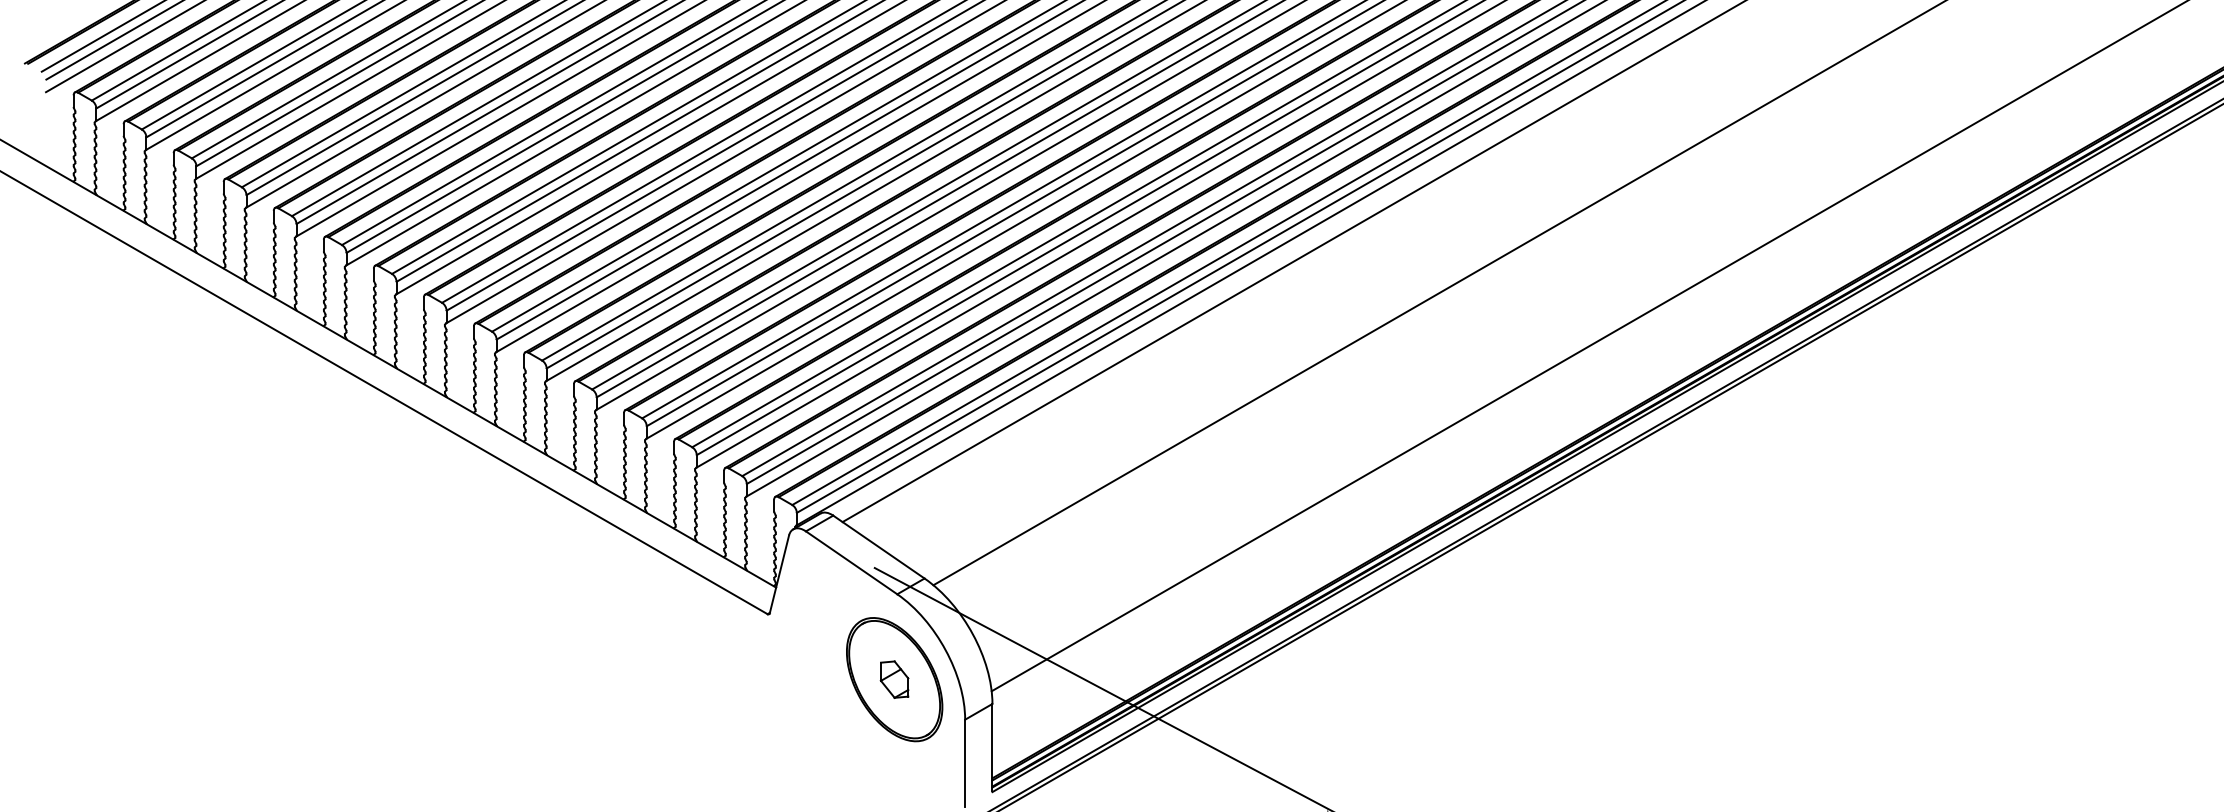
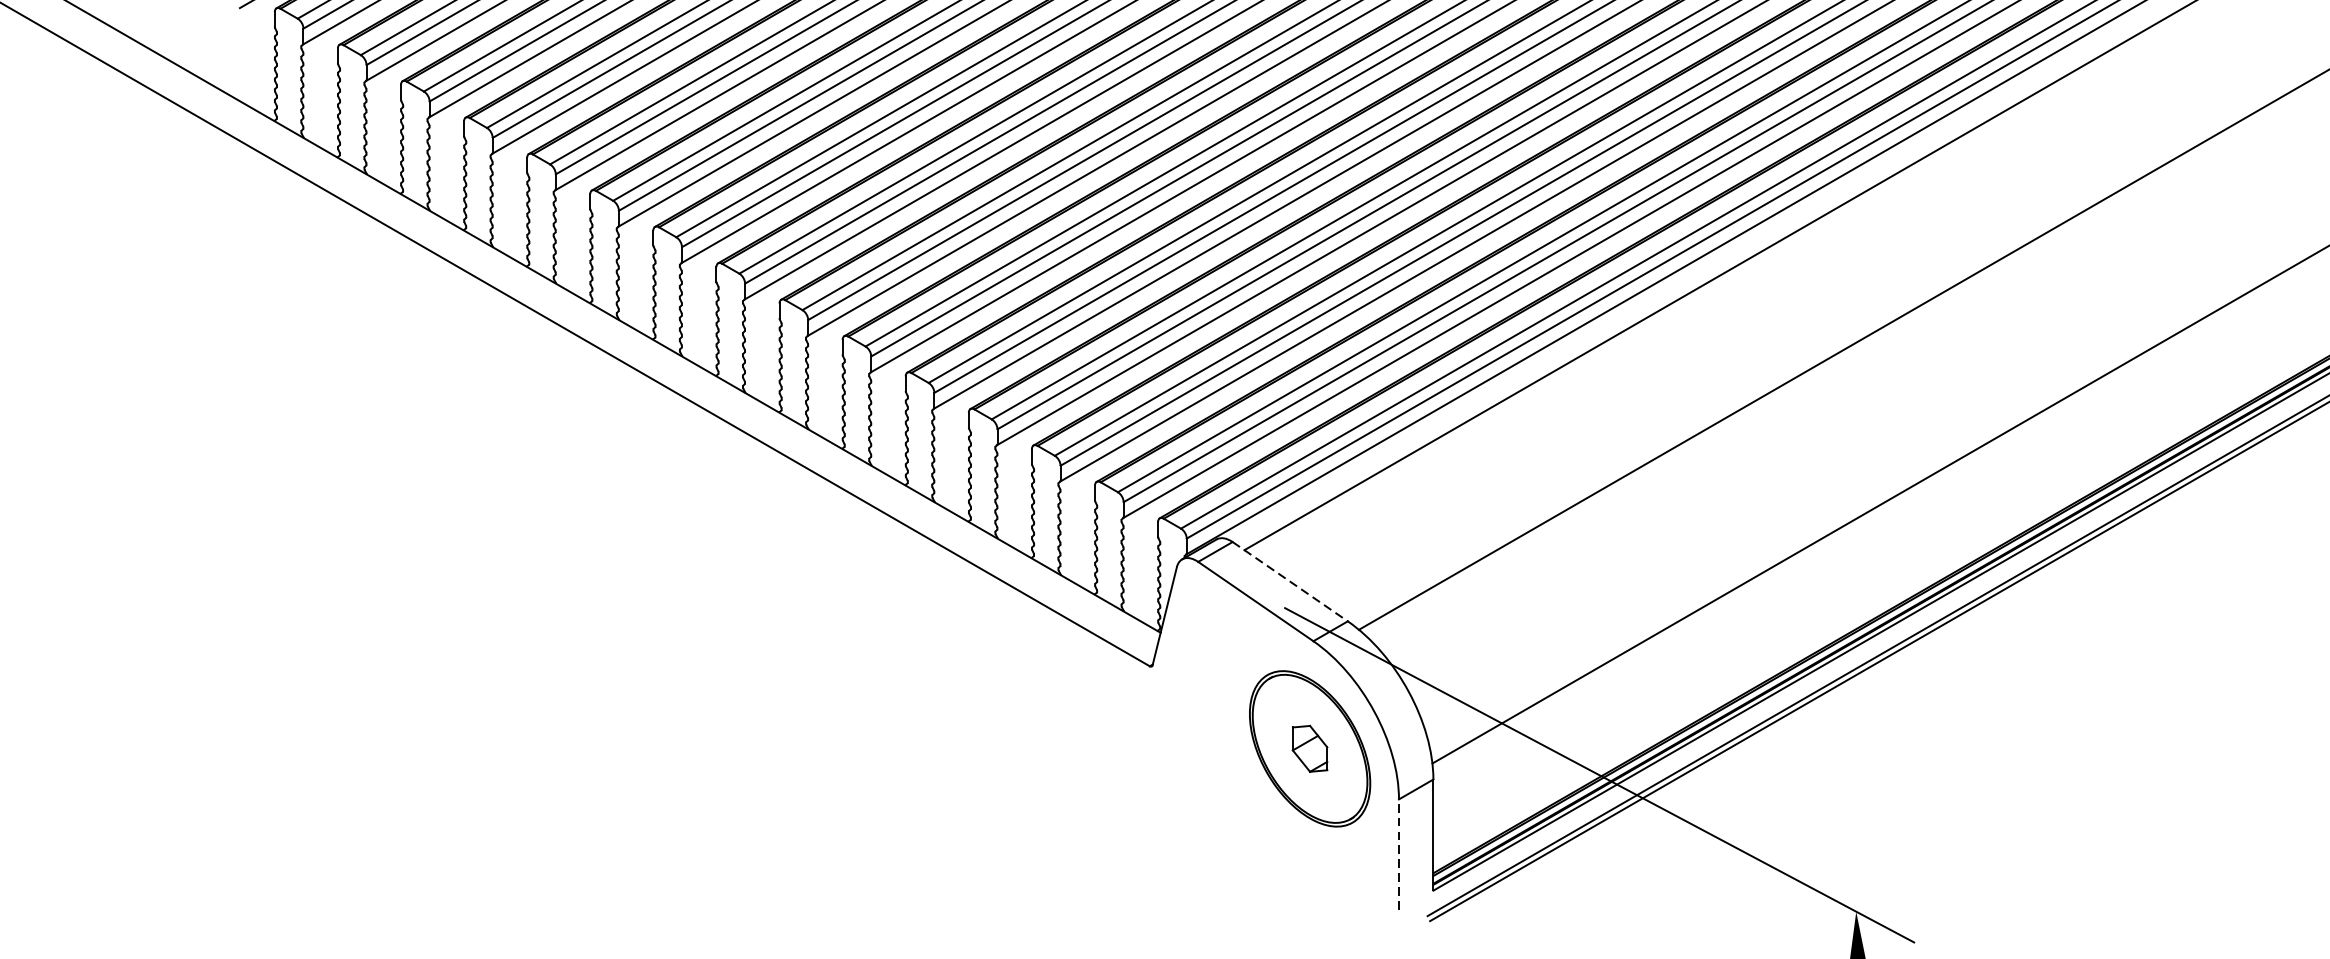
line: (879, 547) -> (1290, 582), solid -> dashed
line: (965, 763) -> (1399, 854), solid -> dashed

